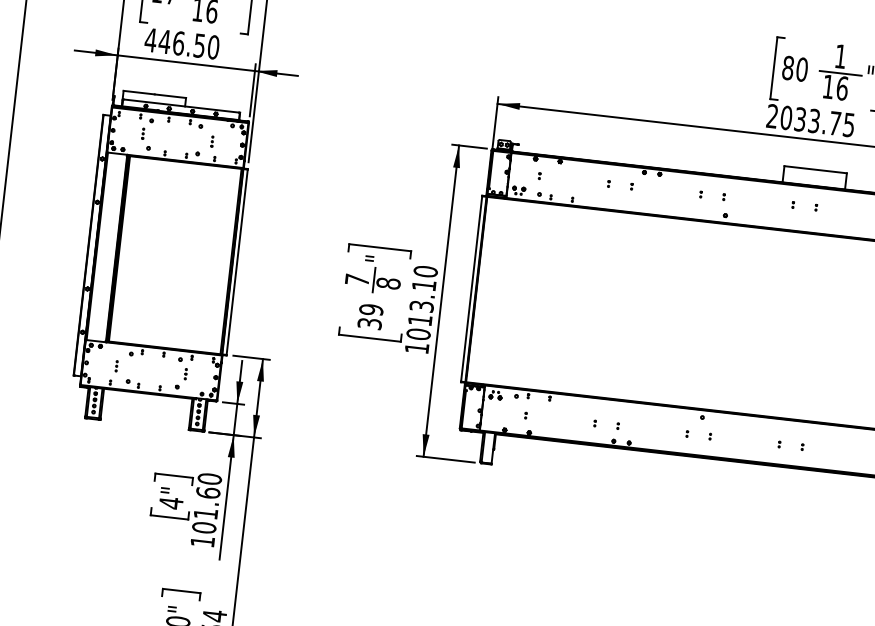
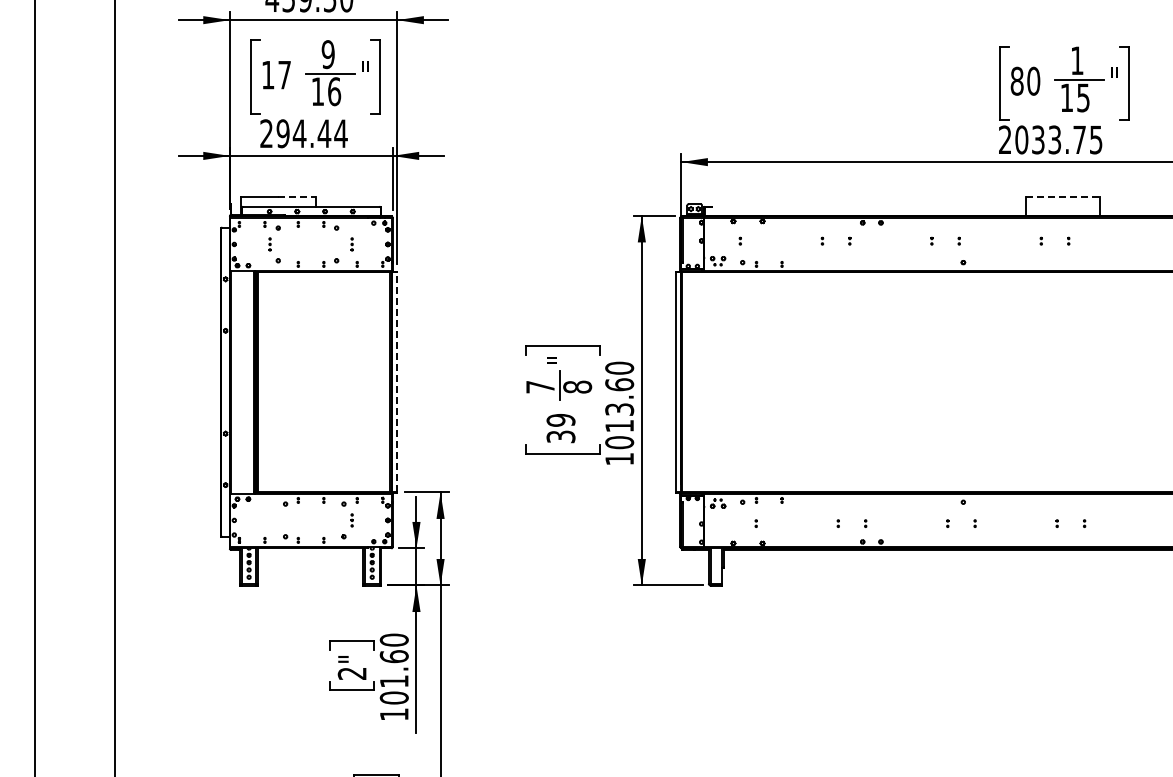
text: (181, 43) -> (303, 133), 446.50 -> 294.44
text: (842, 88) -> (1083, 97), 16 -> 15
line: (170, 95) -> (296, 196), solid -> dashed
line: (816, 169) -> (1063, 196), solid -> dashed
line: (237, 262) -> (397, 382), solid -> dashed
text: (424, 285) -> (619, 384), 1013.10 -> 1013.60
part: (116, 366) -> (269, 520), removed
text: (170, 503) -> (351, 673), 4" -> 2"

